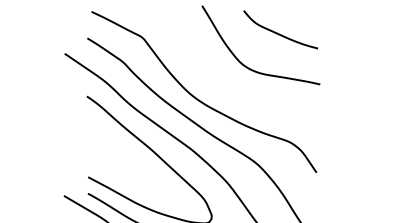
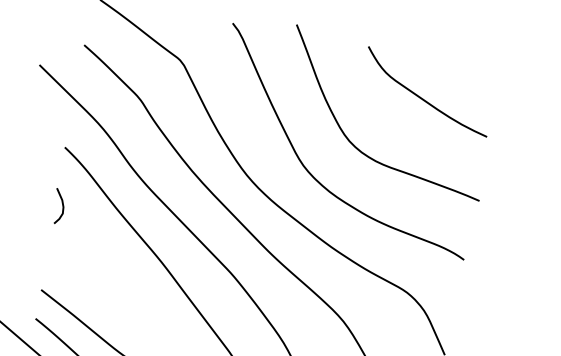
curve: (226, 86) -> (313, 174), added
curve: (90, 128) -> (60, 204), added

